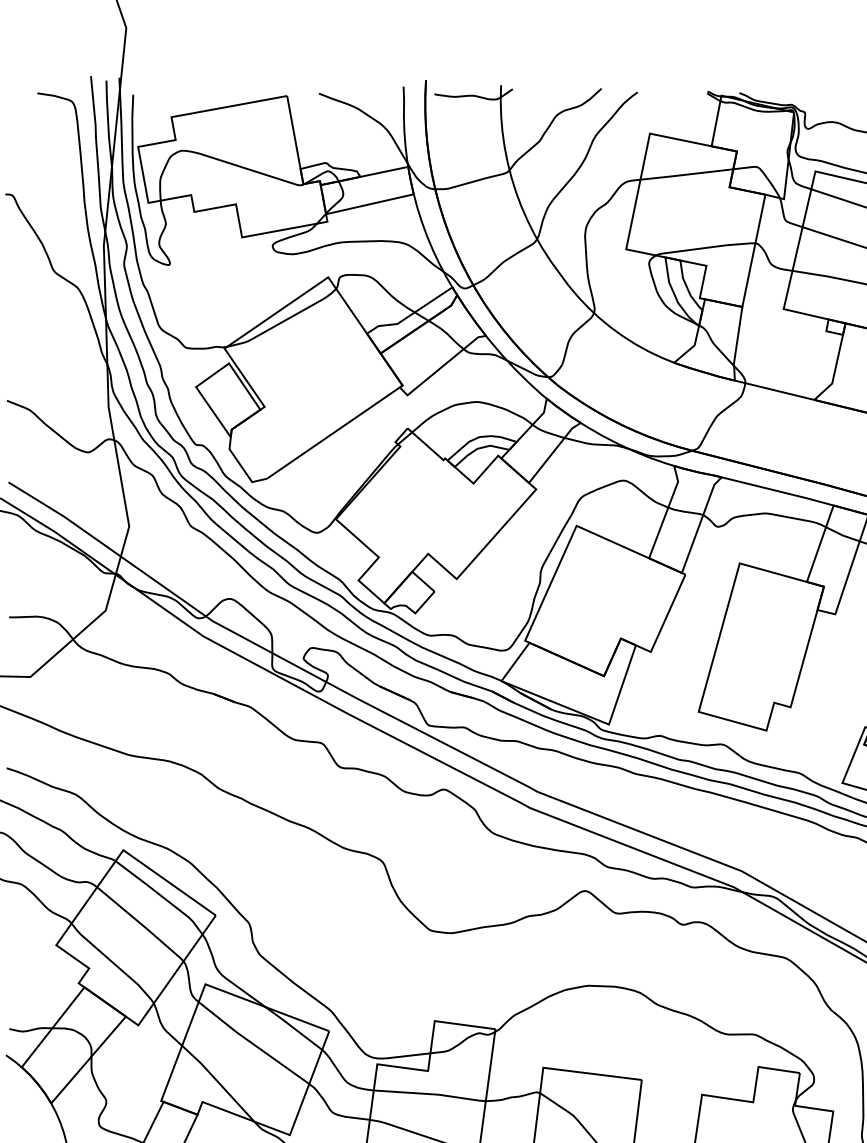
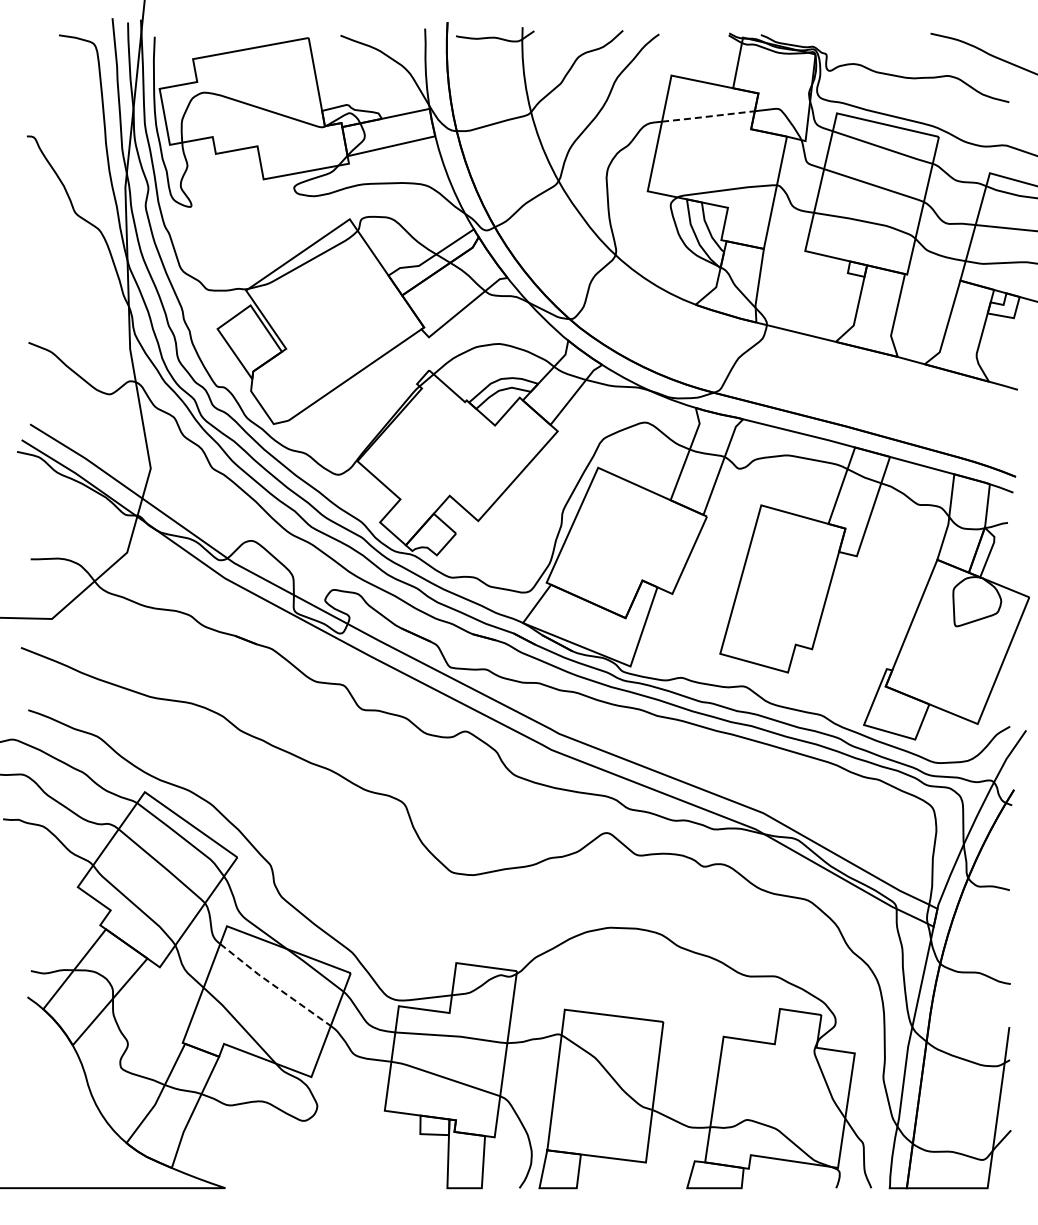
line: (686, 174) -> (708, 116), solid -> dashed
line: (252, 1044) -> (274, 986), solid -> dashed

